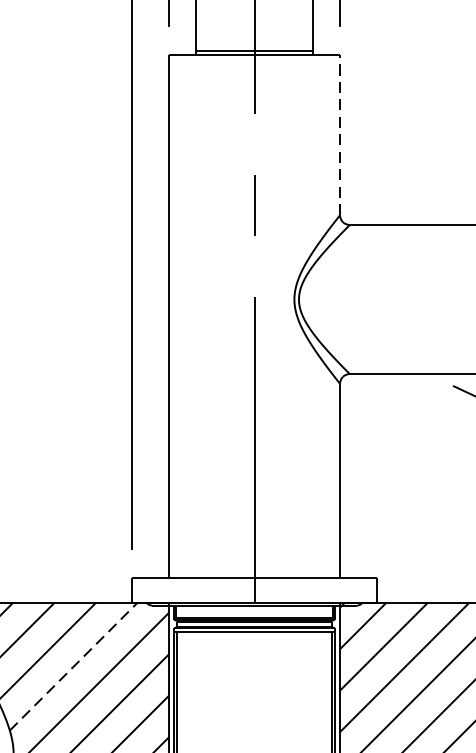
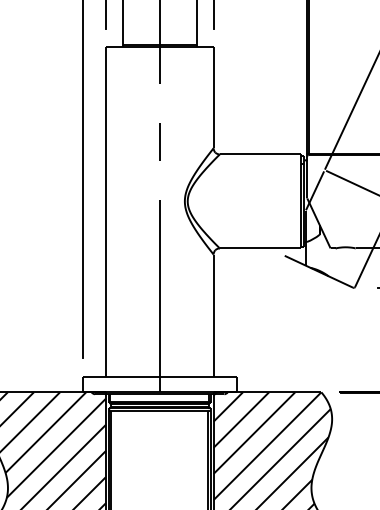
line: (339, 134) -> (213, 97), dashed -> solid
line: (74, 666) -> (46, 432), dashed -> solid

